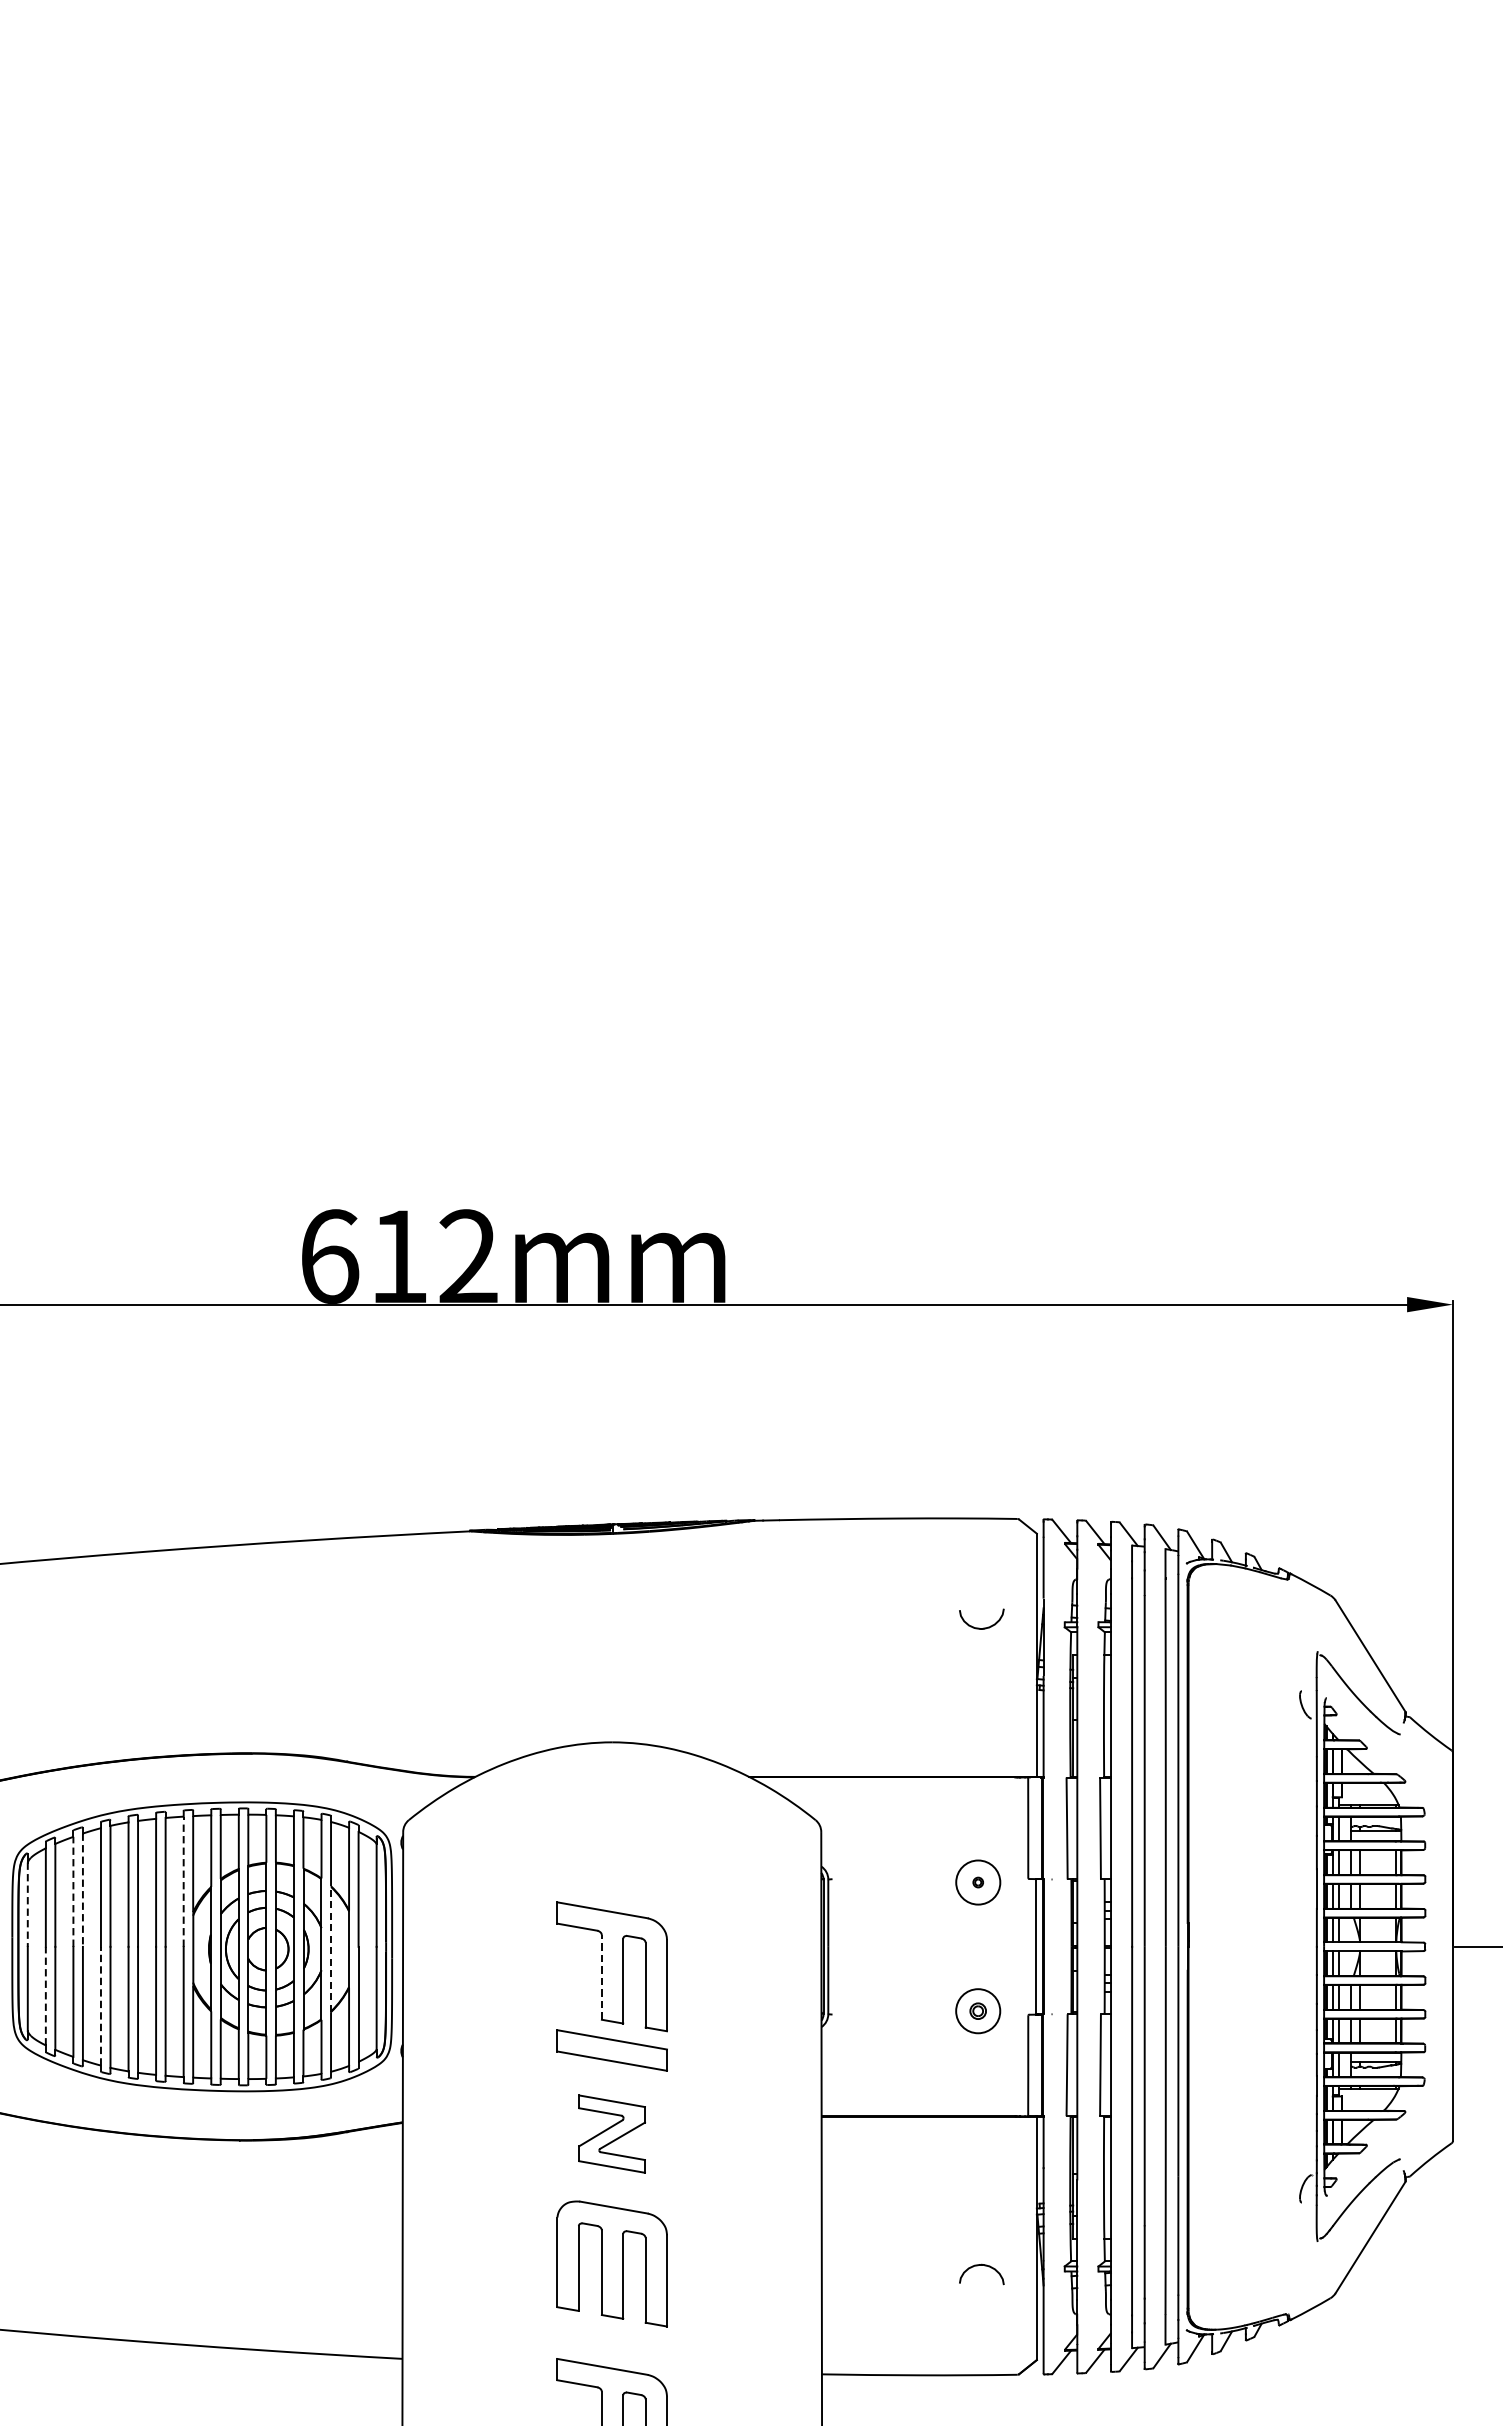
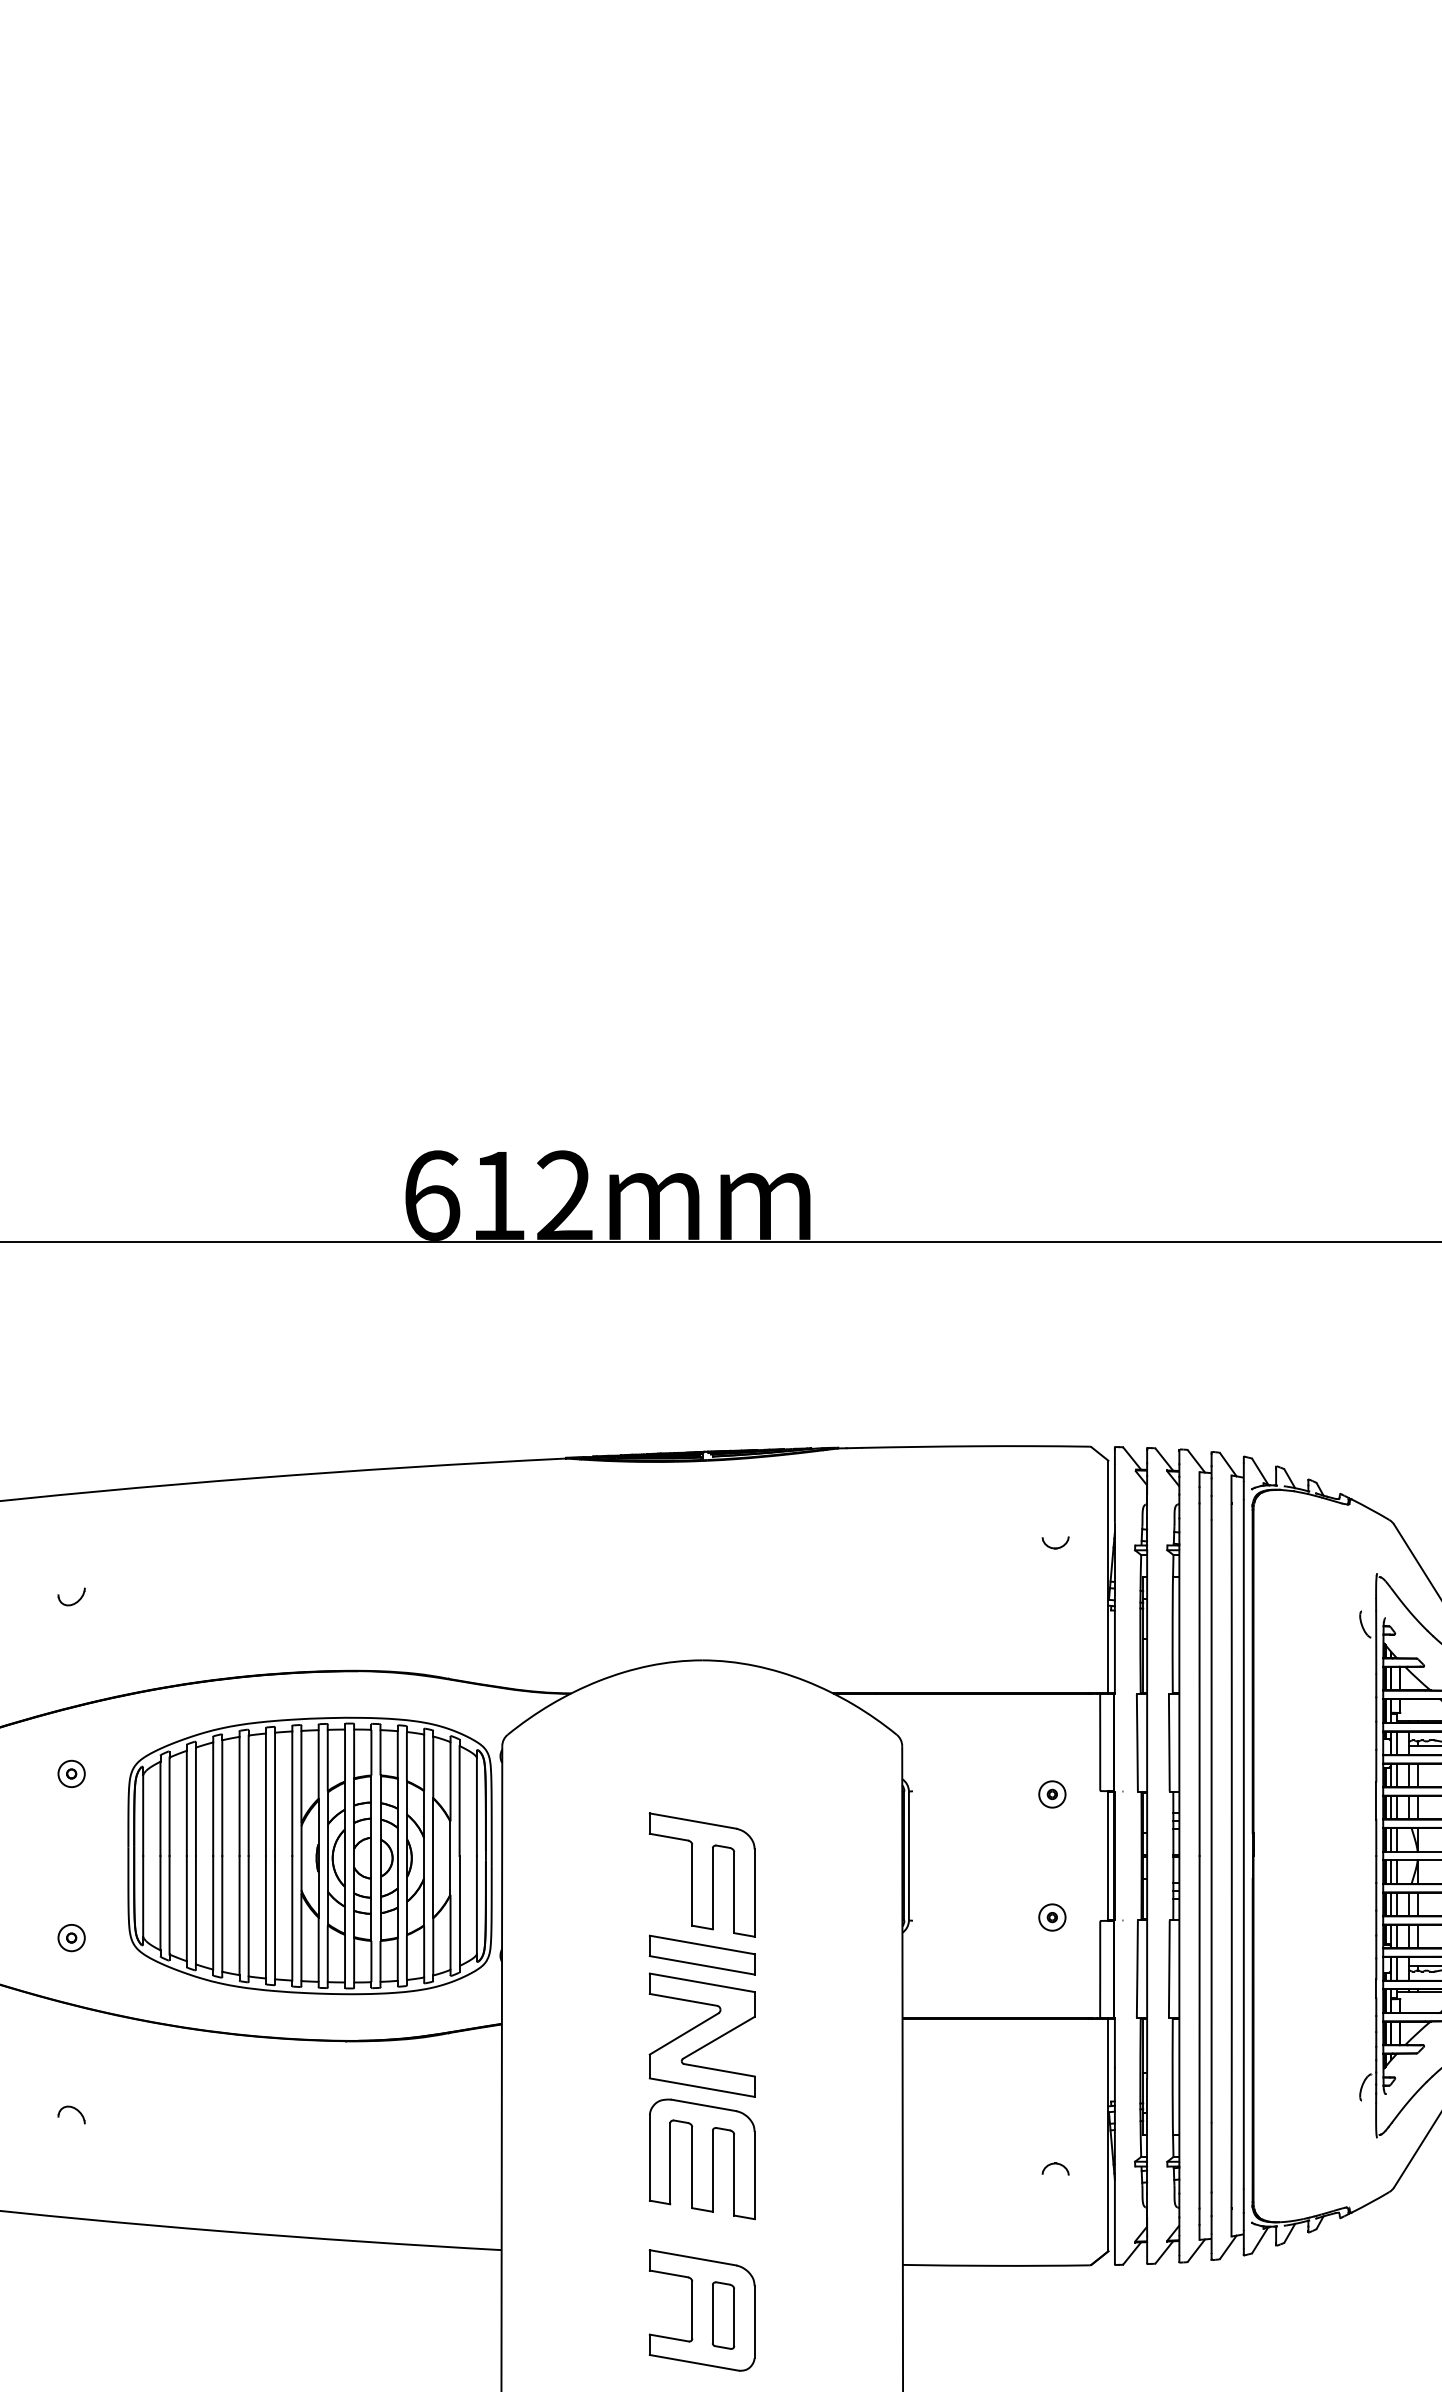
part: (981, 1619) -> (1055, 1542), size x0.62
line: (183, 1881) -> (292, 1793), dashed -> solid
circle: (978, 1882) -> (1052, 1794), size x0.62
line: (82, 1890) -> (195, 1802), dashed -> solid
line: (73, 1891) -> (186, 1803), dashed -> solid
line: (28, 1905) -> (143, 1816), dashed -> solid
line: (331, 1948) -> (433, 1857), dashed -> solid
line: (602, 1977) -> (692, 1885), dashed -> solid
line: (45, 1995) -> (160, 1902), dashed -> solid
line: (101, 2005) -> (213, 1912), dashed -> solid
part: (978, 2011) -> (1052, 1917), size x0.62
part: (611, 2133) -> (701, 2034), size x1.67
part: (981, 2273) -> (1055, 2168), size x0.62

